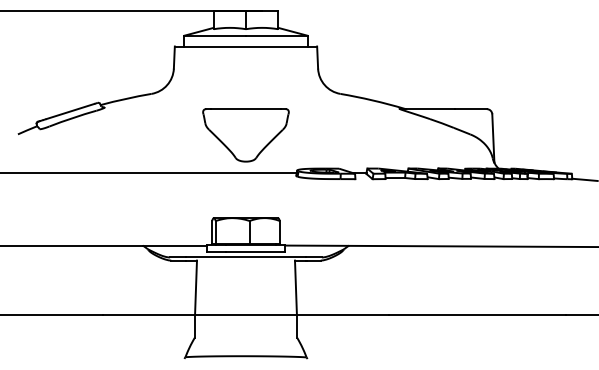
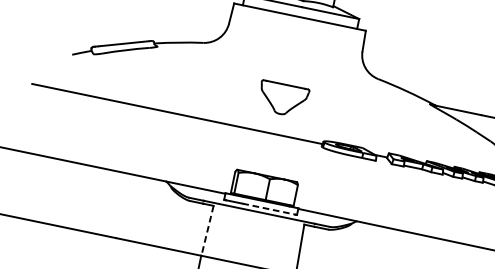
part: (245, 135) -> (282, 99), size x0.6
line: (255, 252) -> (269, 209), solid -> dashed
line: (196, 288) -> (207, 231), solid -> dashed

